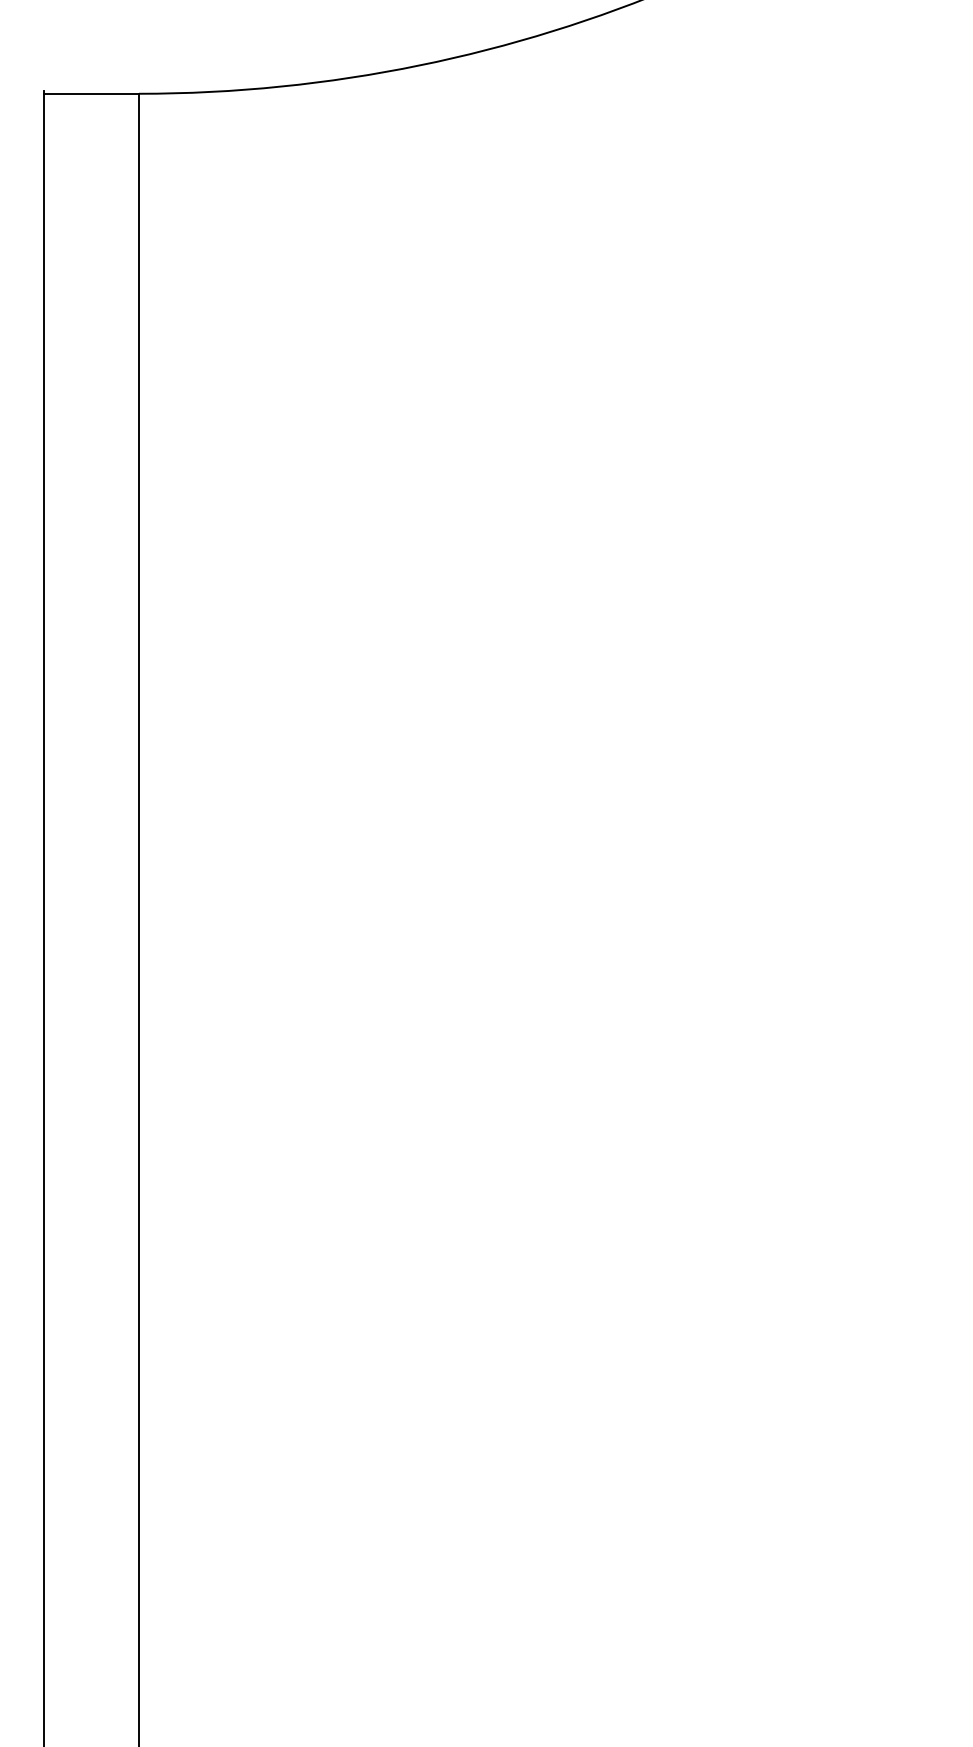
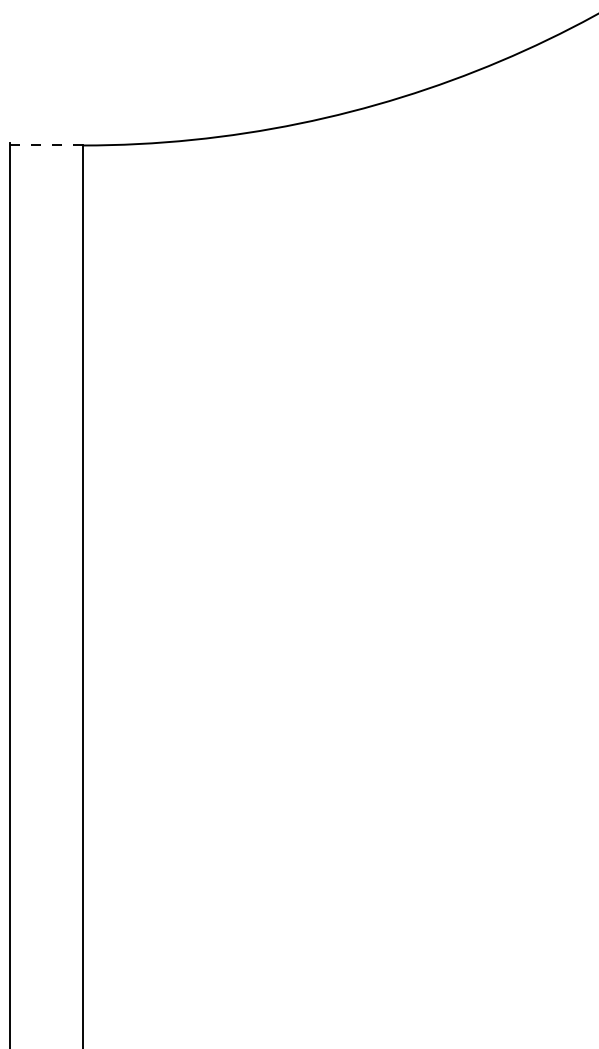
line: (91, 93) -> (46, 145), solid -> dashed

